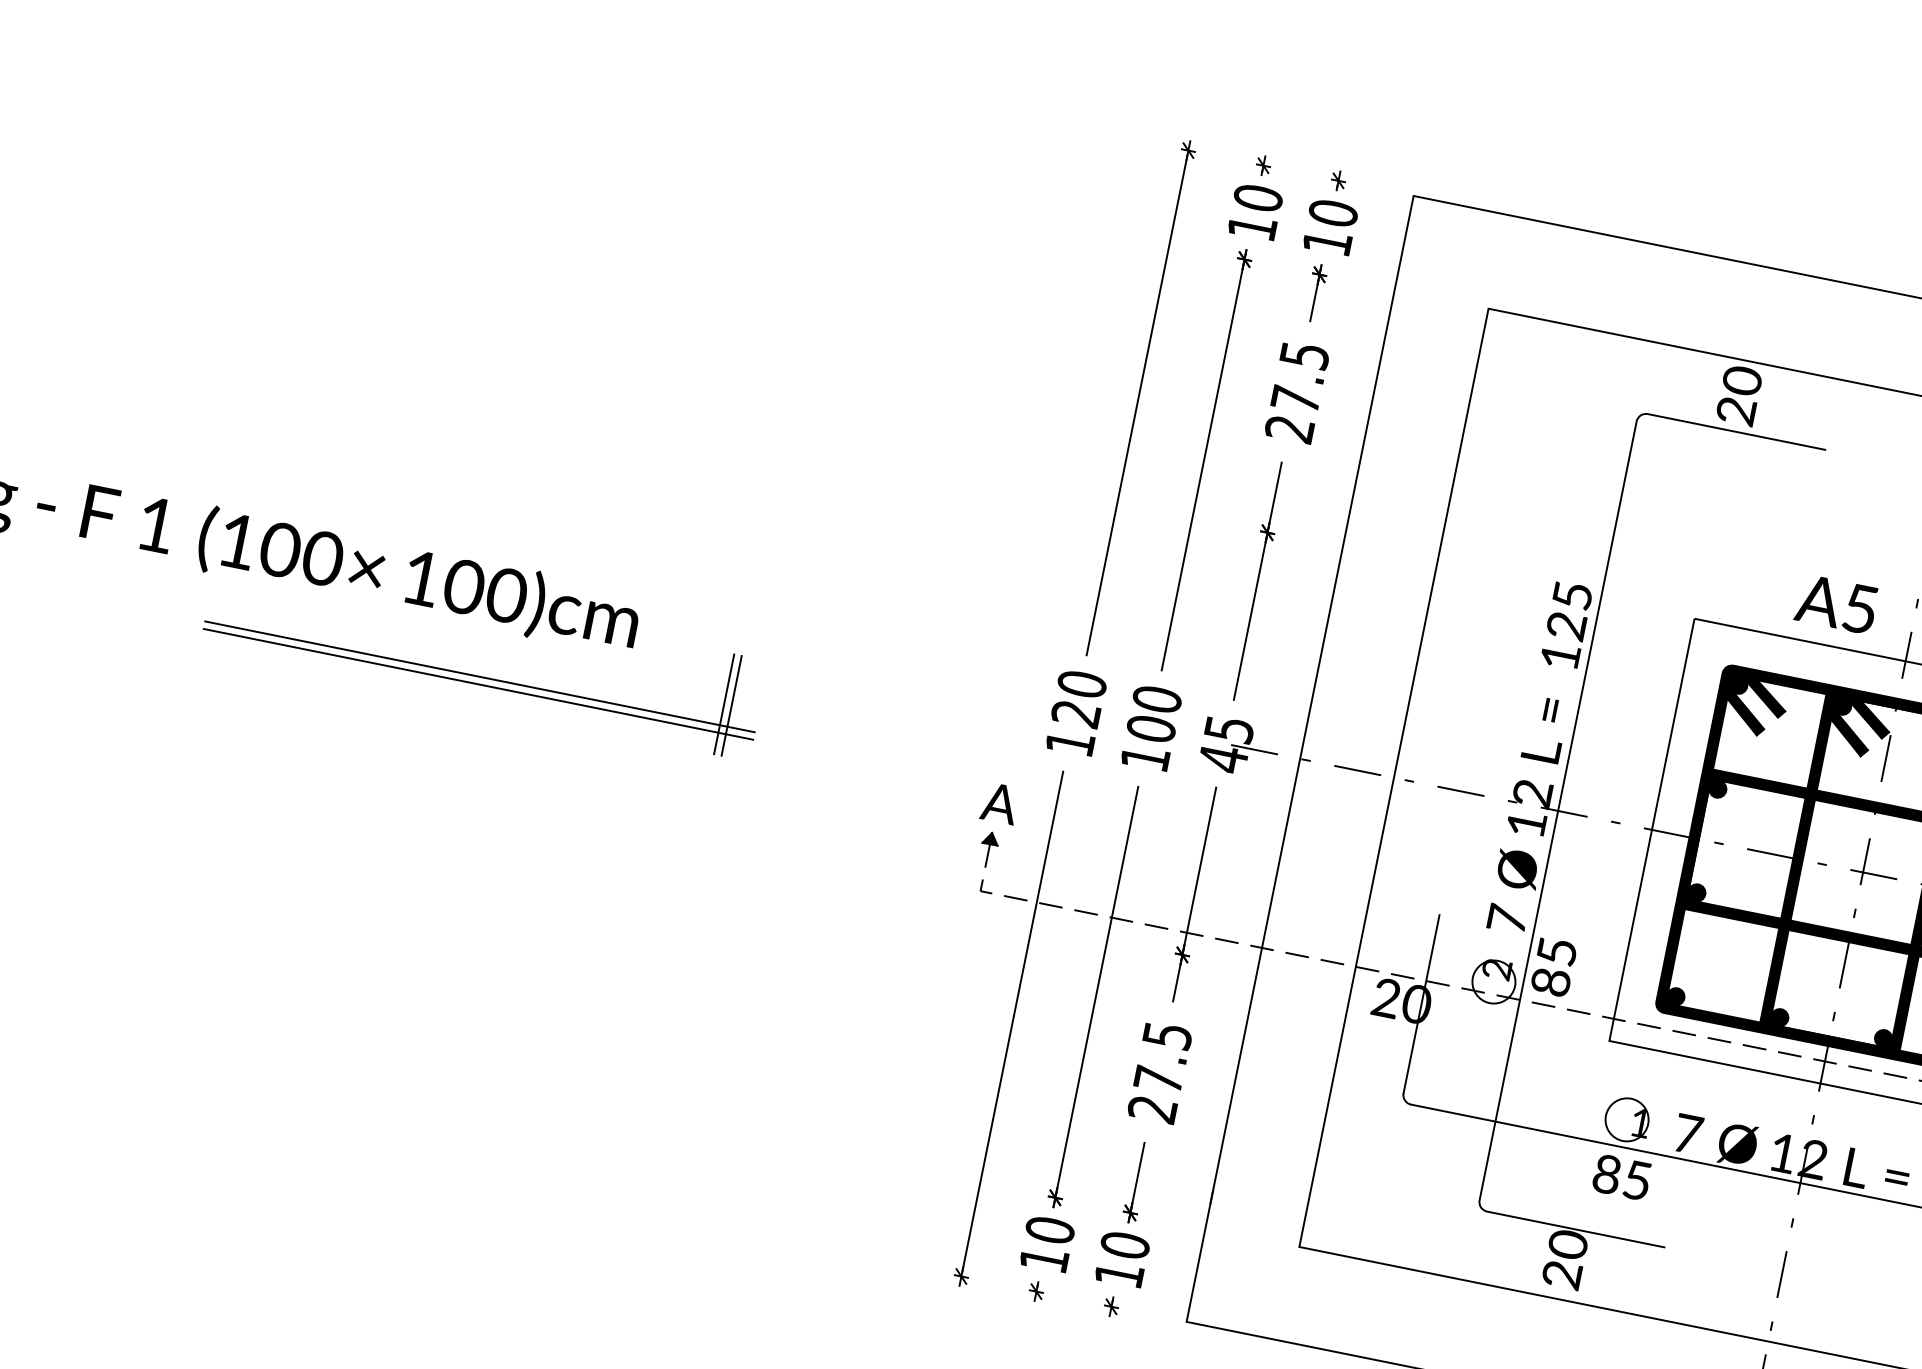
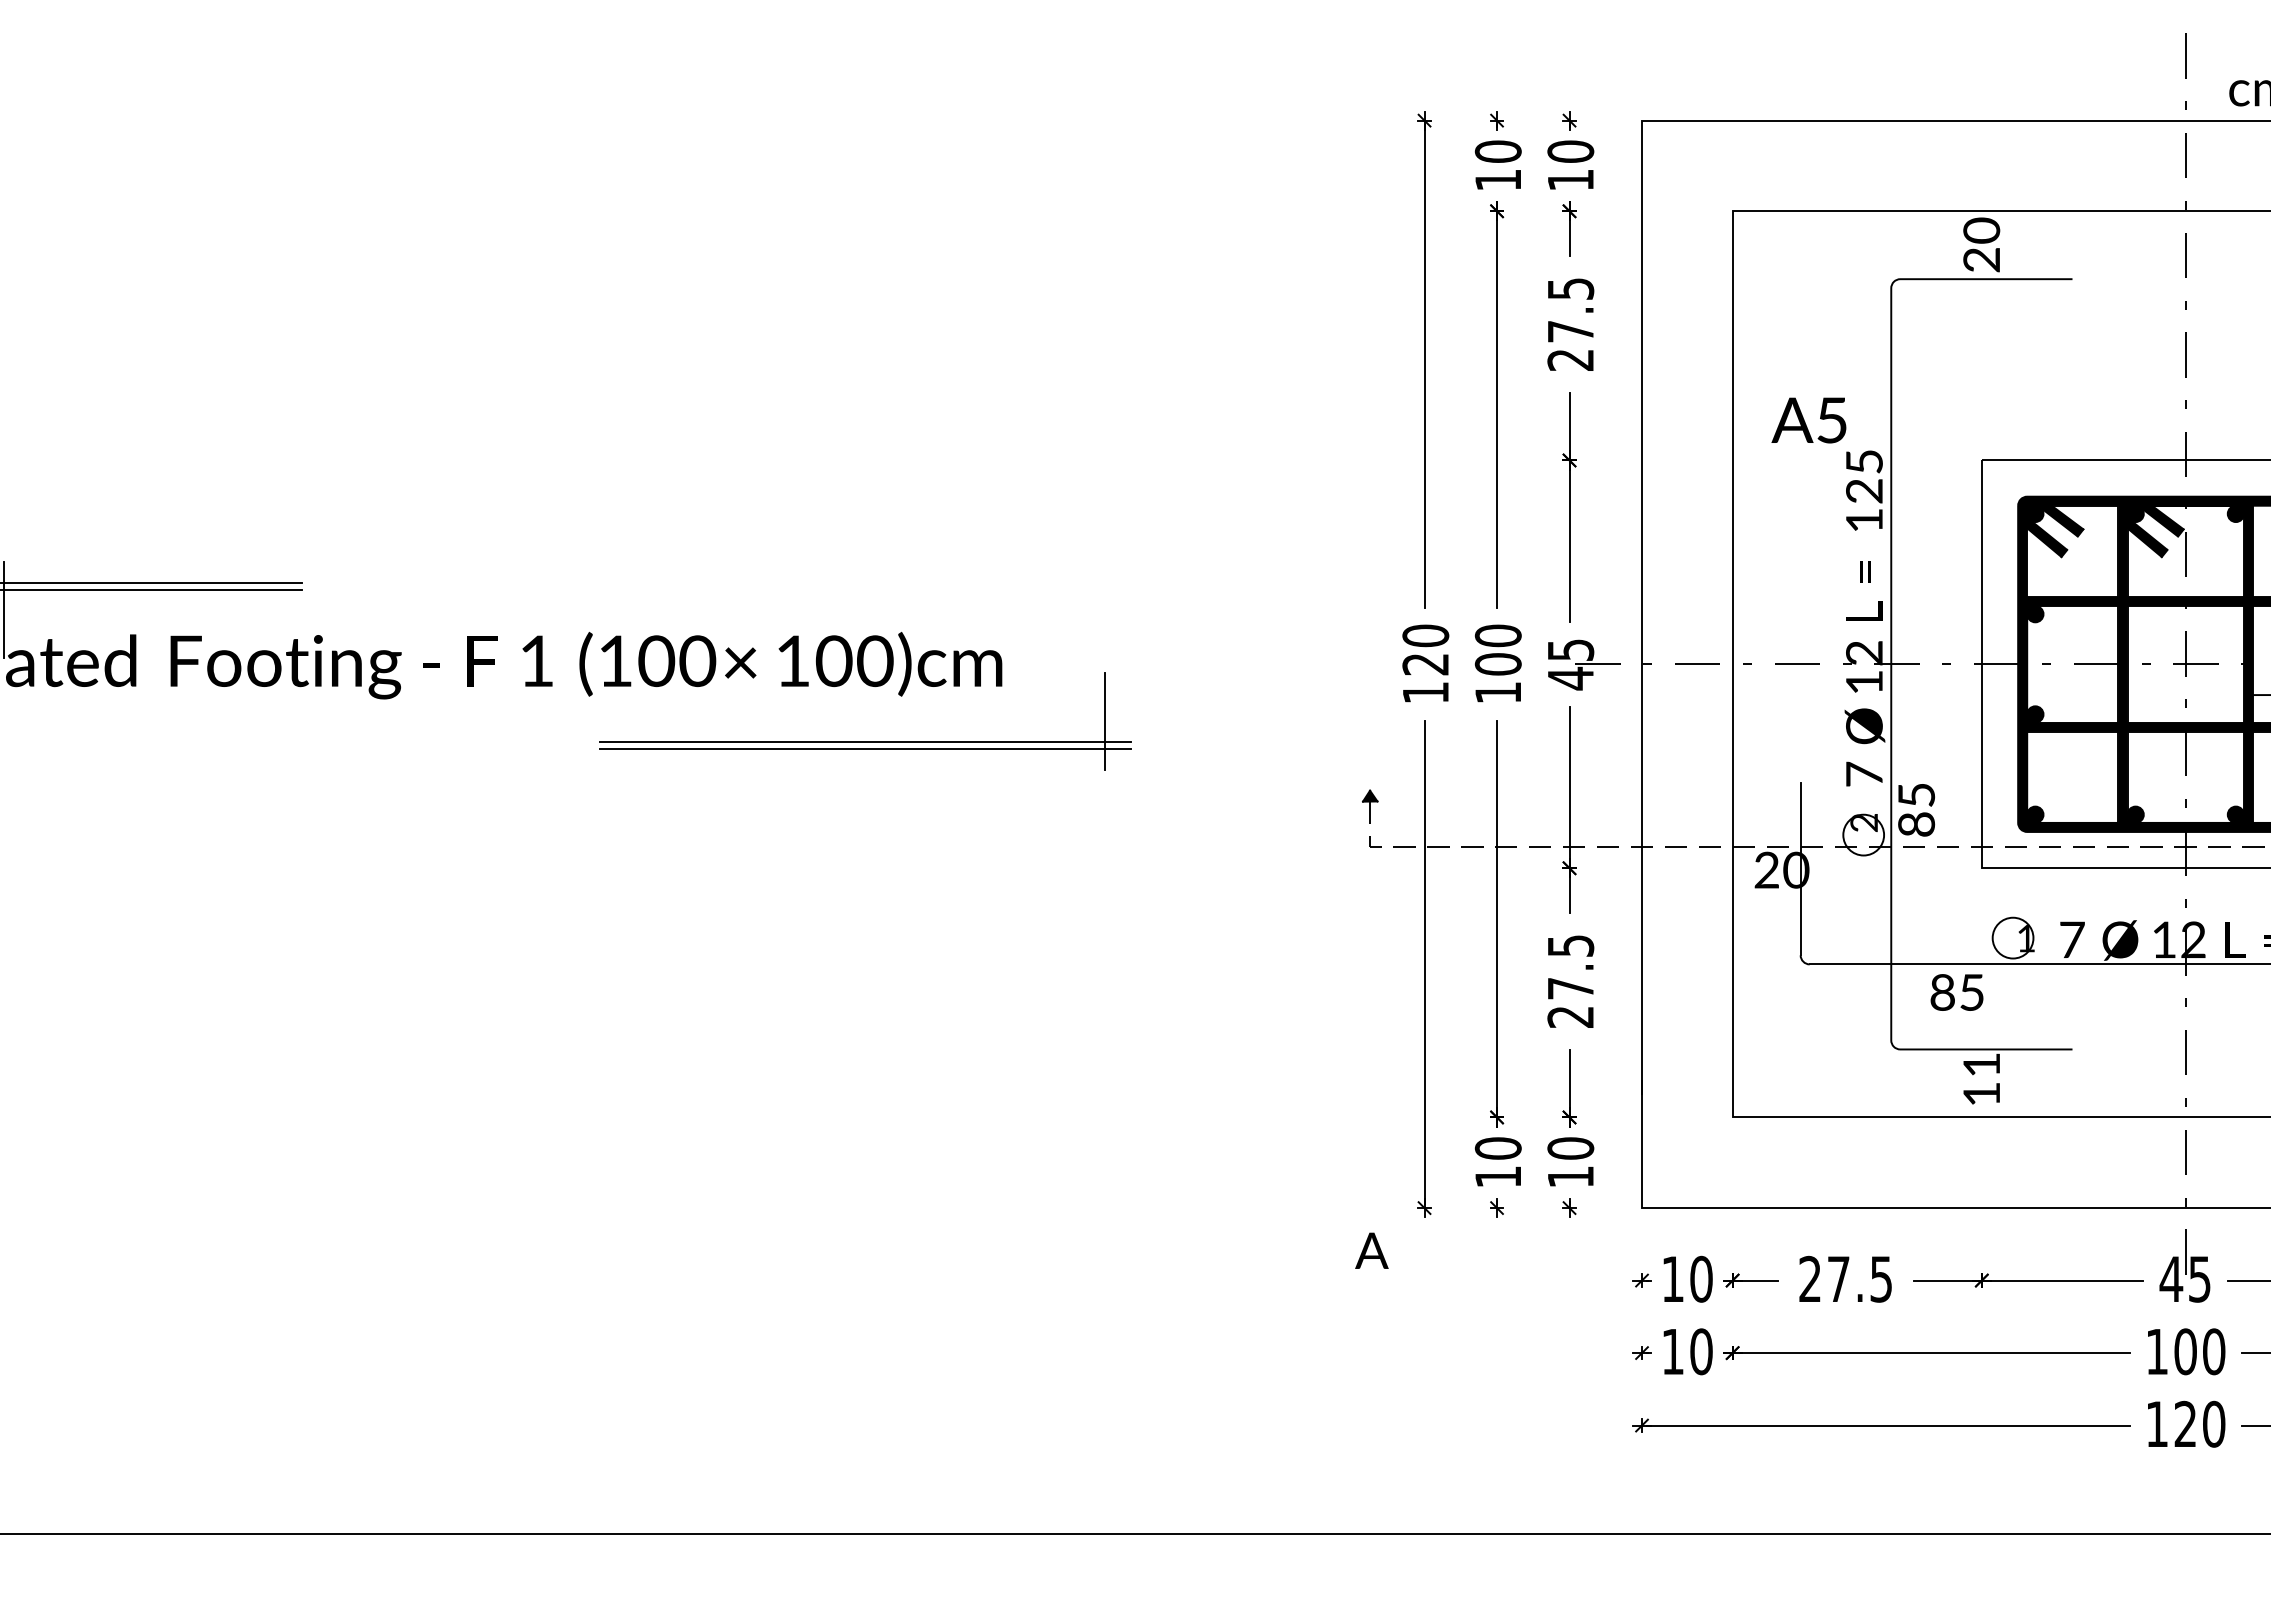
text: (1836, 604) -> (1808, 420), moved
line: (724, 704) -> (1097, 721), removed
text: (999, 803) -> (1371, 1250), moved
text: (1621, 1177) -> (1956, 992), moved
text: (1565, 1258) -> (1981, 1078), 20 -> 11

